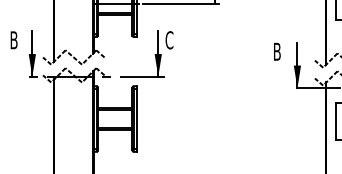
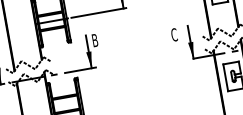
text: (169, 40) -> (95, 40), C -> B
text: (277, 51) -> (174, 34), B -> C

